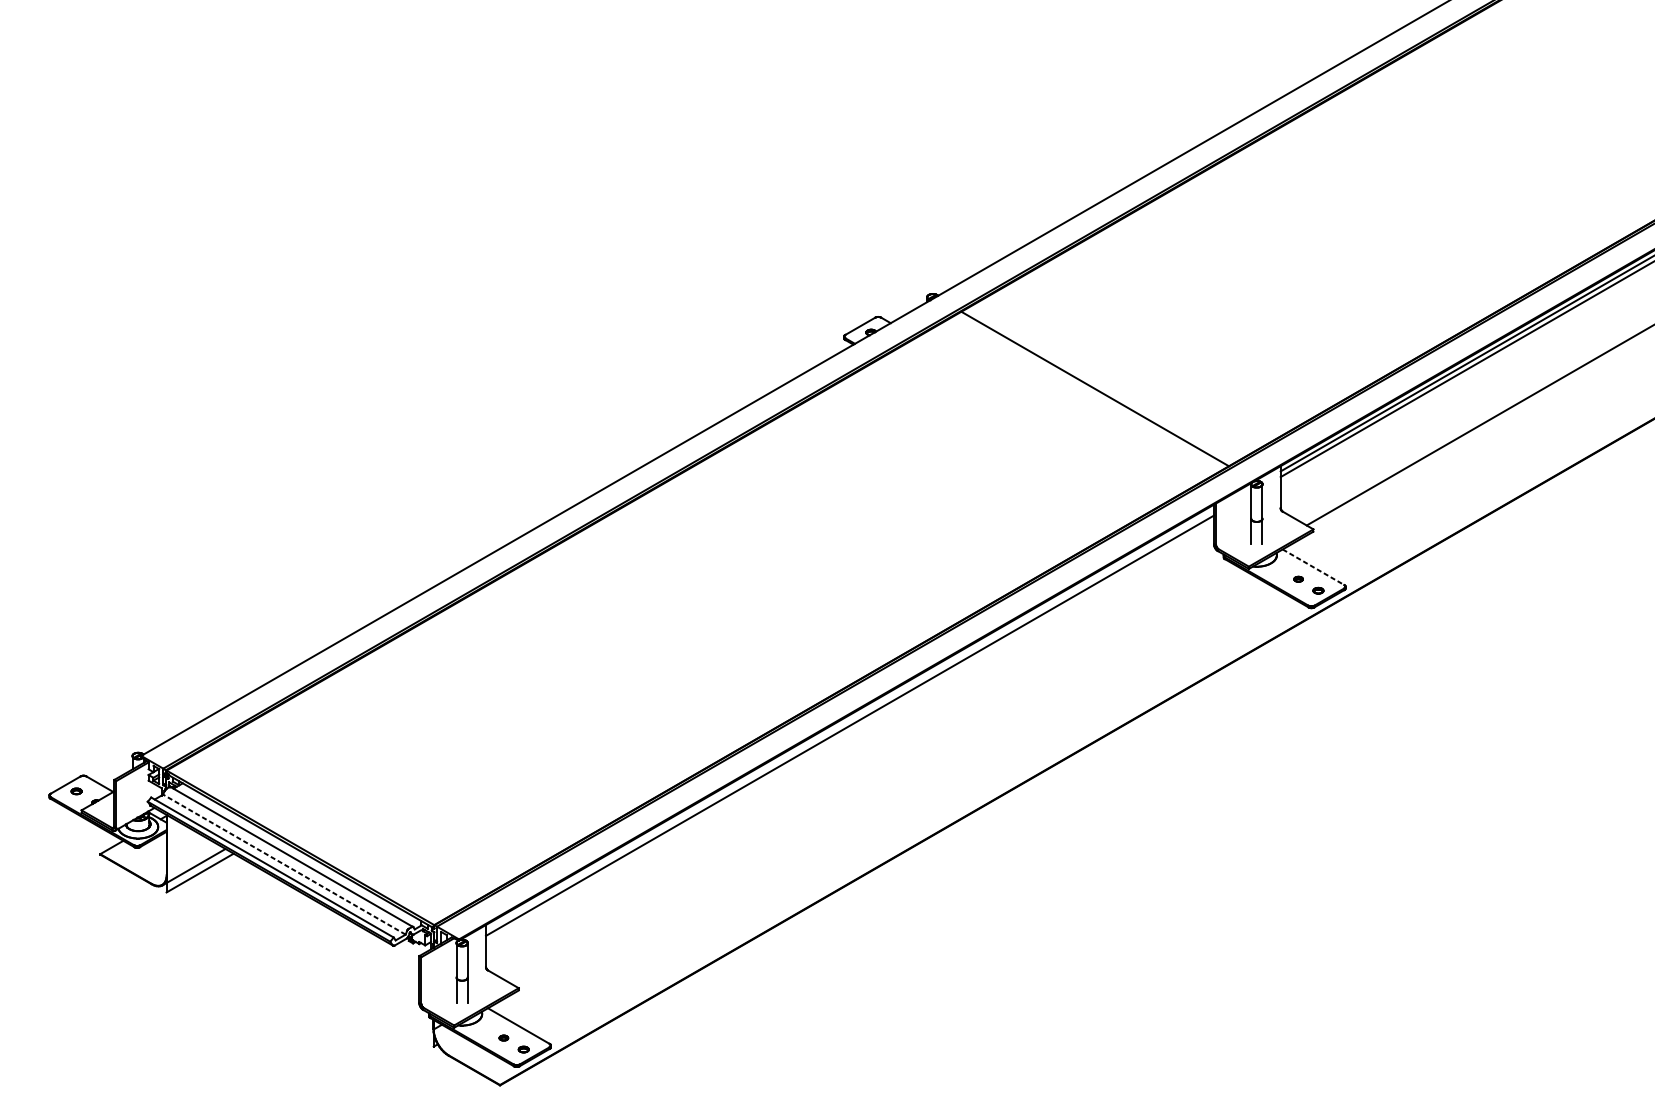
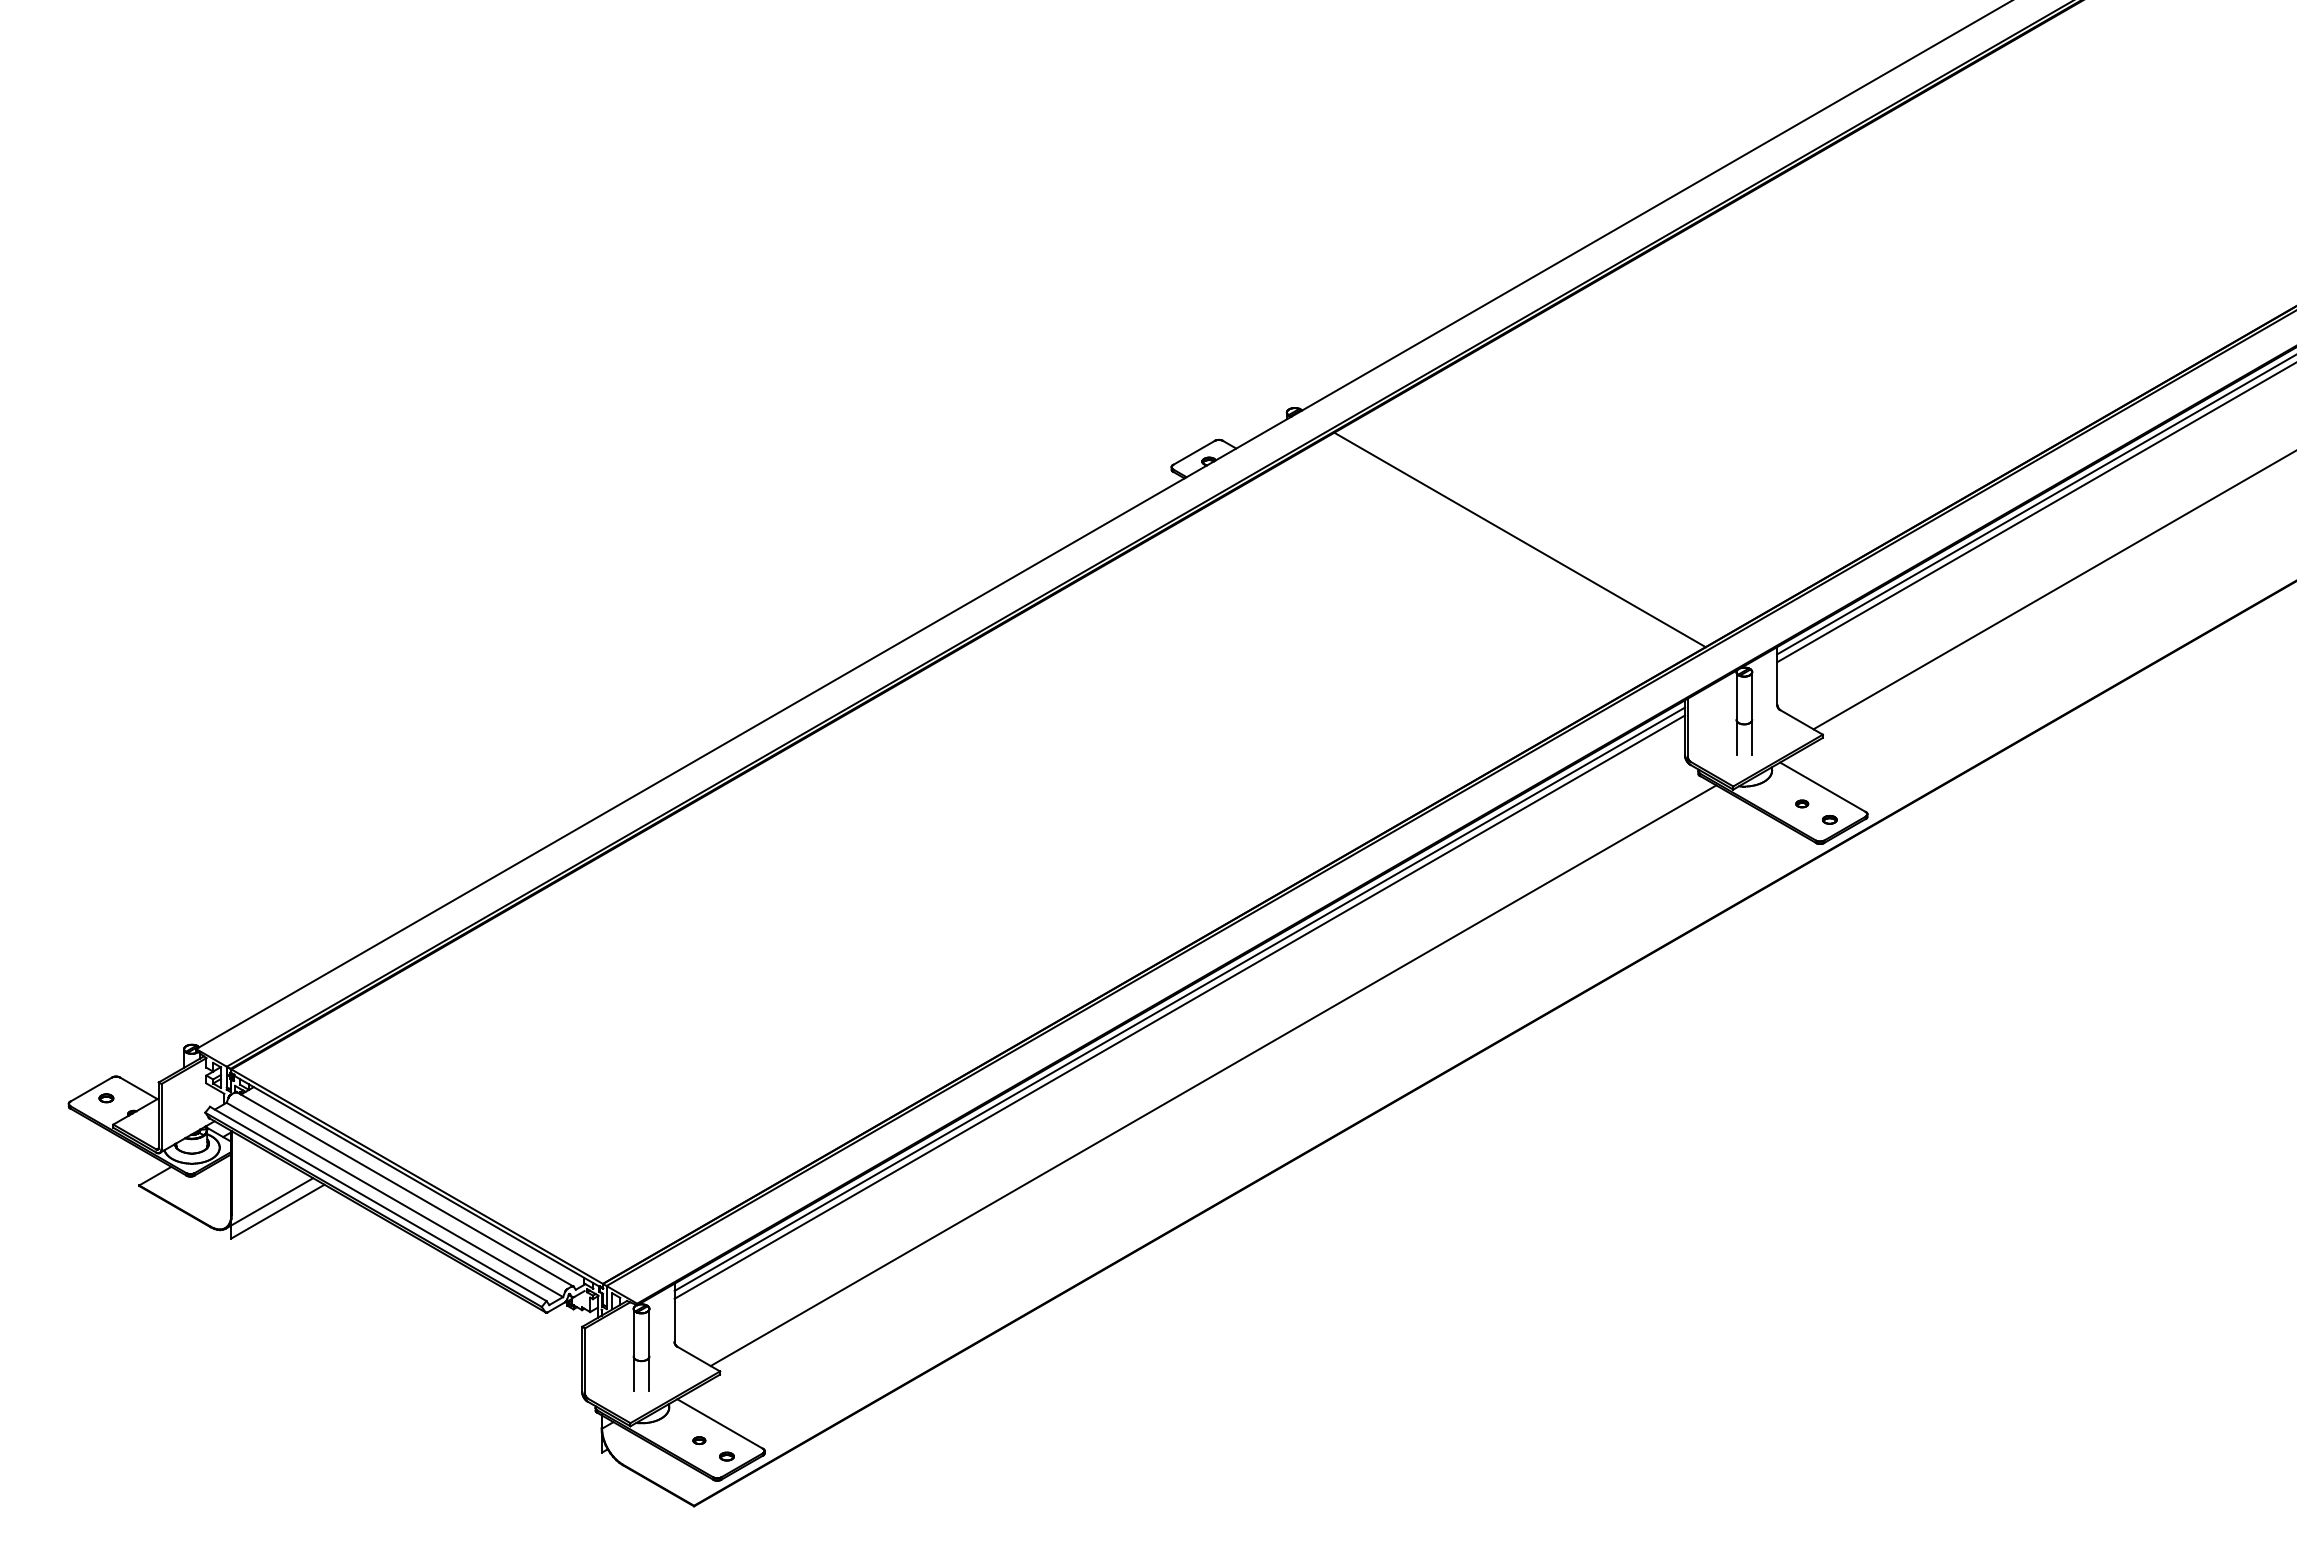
line: (1313, 567) -> (1823, 787), dashed -> solid
line: (849, 719) -> (1179, 998), added
line: (874, 774) -> (1213, 1075), added
line: (284, 864) -> (394, 1199), dashed -> solid

